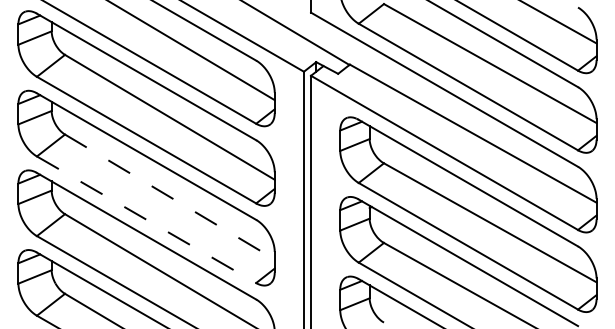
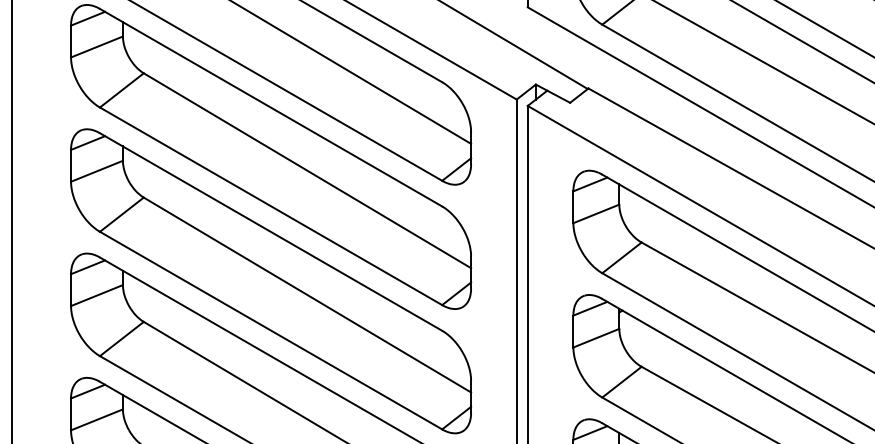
line: (170, 197) -> (308, 295), dashed -> solid
line: (146, 219) -> (270, 330), dashed -> solid

